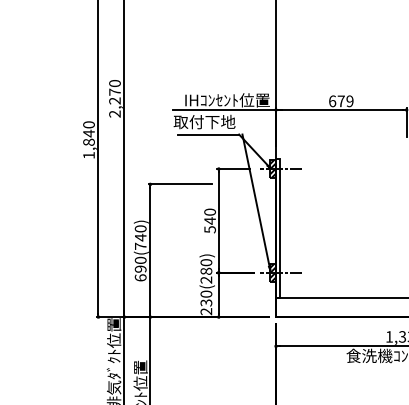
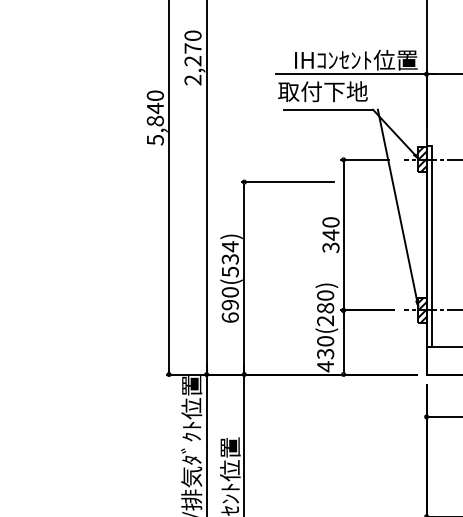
text: (88, 155) -> (154, 140), 1,840 -> 5,840
text: (209, 229) -> (330, 247), 540 -> 340
text: (140, 237) -> (230, 259), 690(740) -> 690(534)
text: (206, 311) -> (325, 366), 230(280) -> 430(280)

